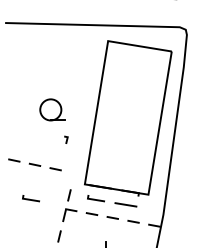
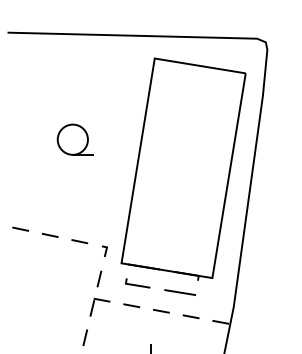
part: (52, 109) -> (75, 139), moved
line: (66, 139) -> (105, 250), moved
line: (29, 198) -> (42, 283), removed

